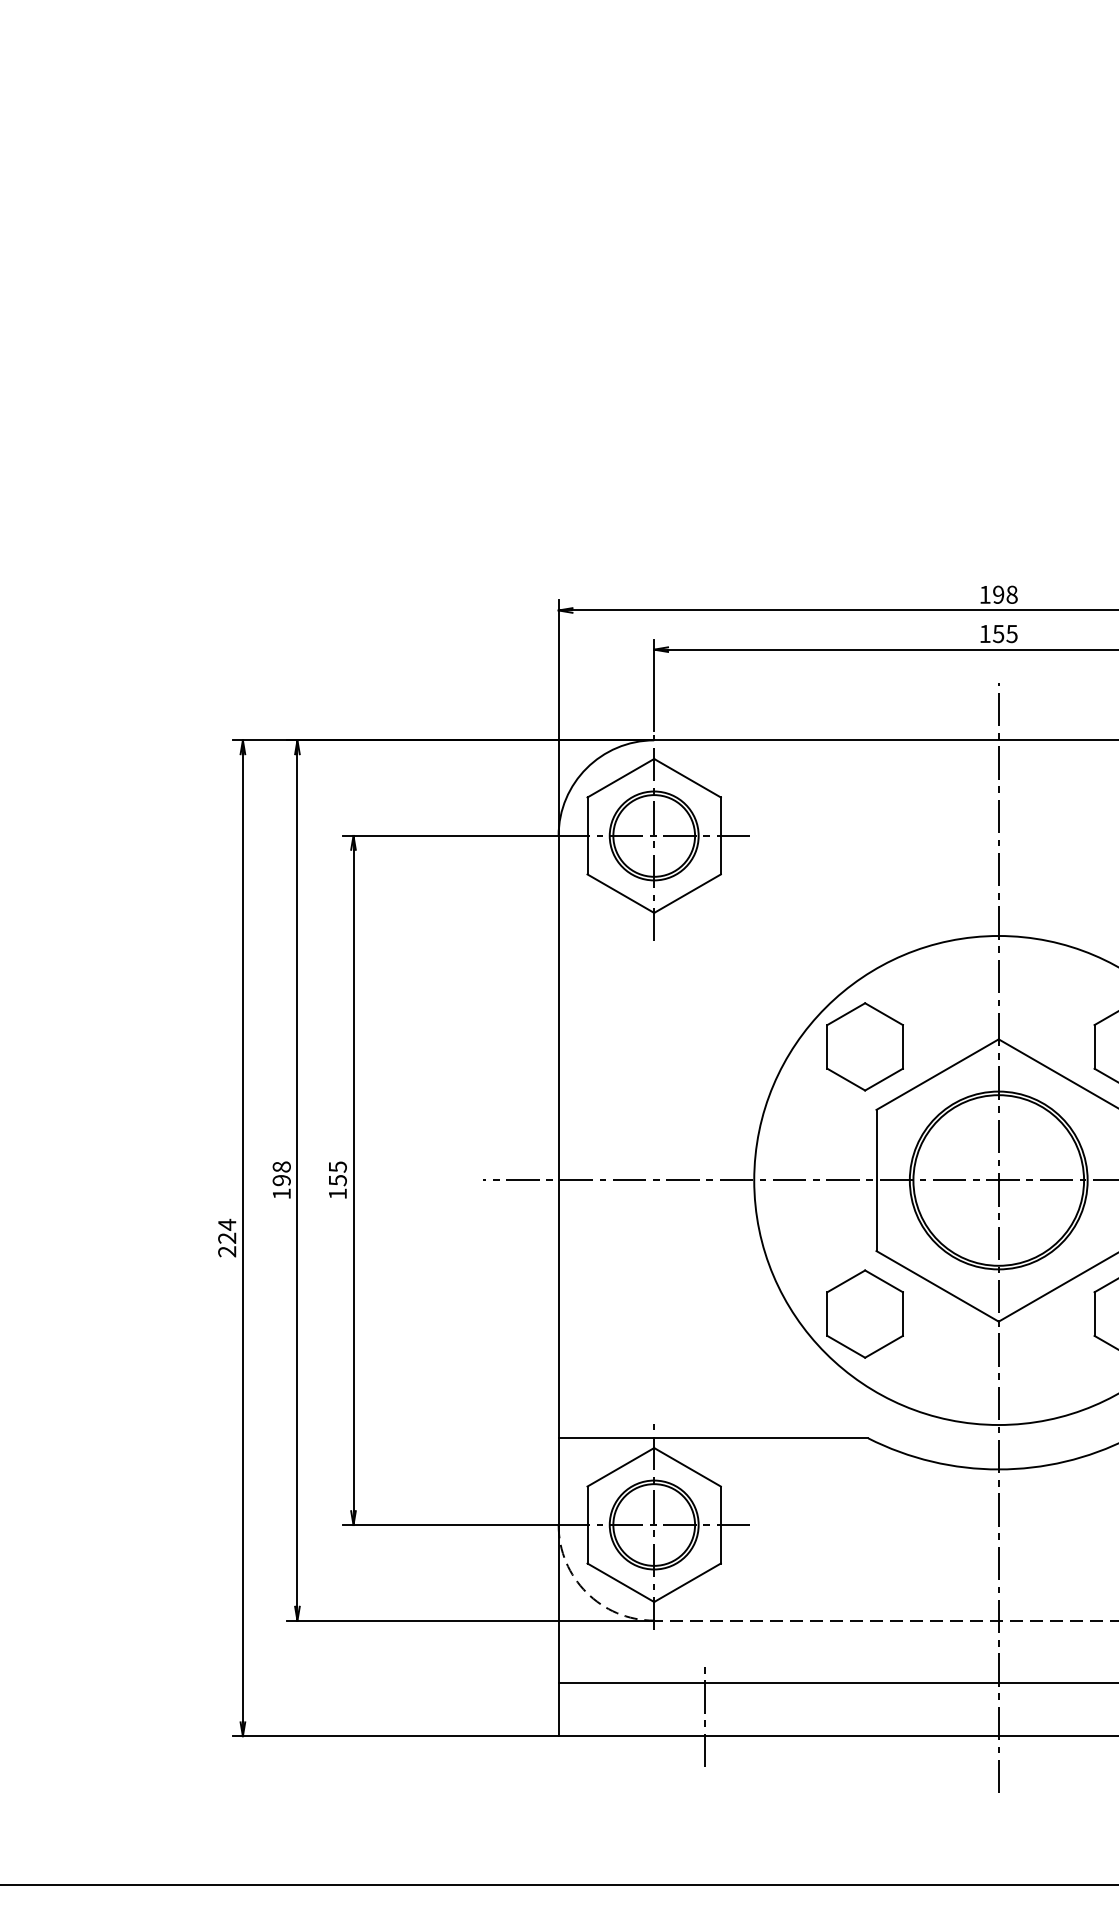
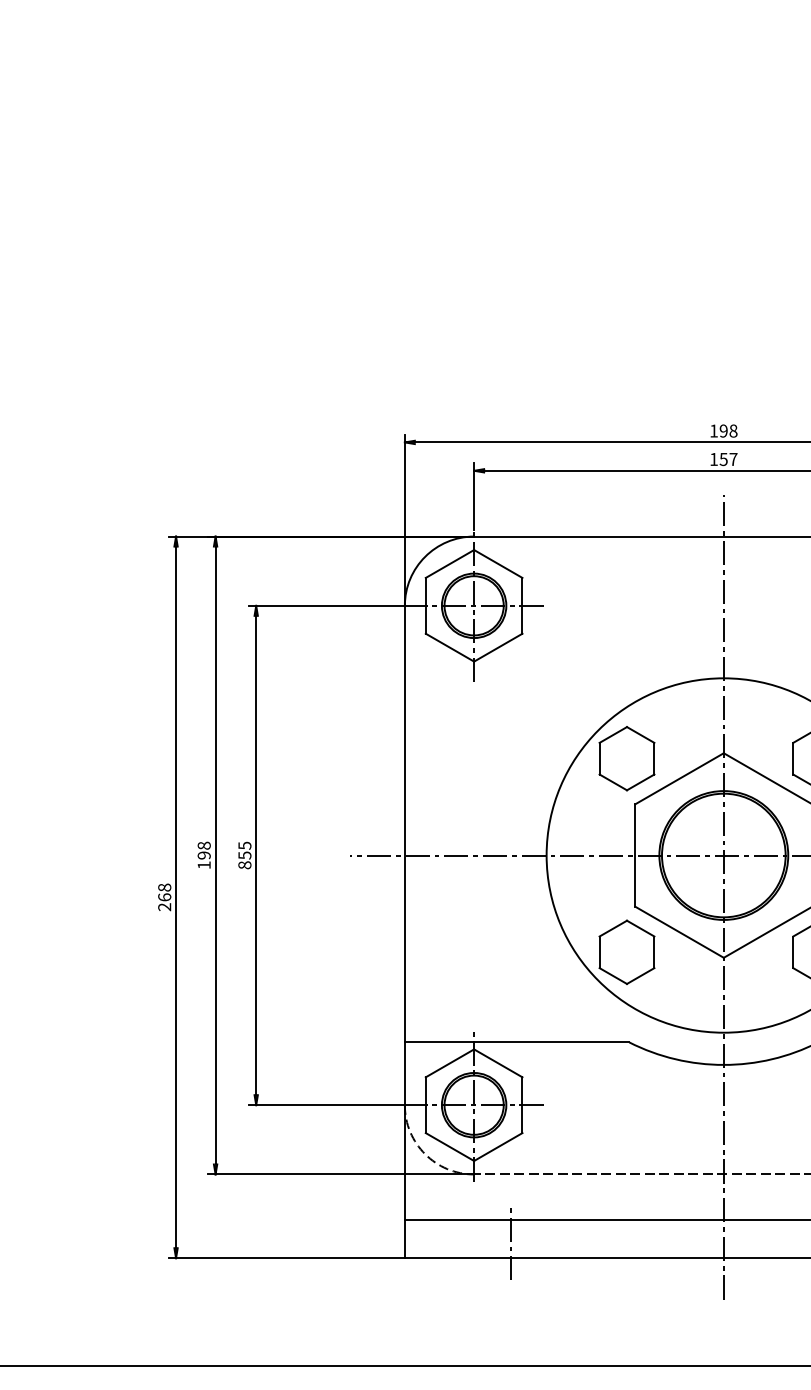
text: (1011, 634) -> (733, 459), 155 -> 157
text: (337, 1193) -> (244, 864), 155 -> 855
text: (227, 1230) -> (164, 891), 224 -> 268

